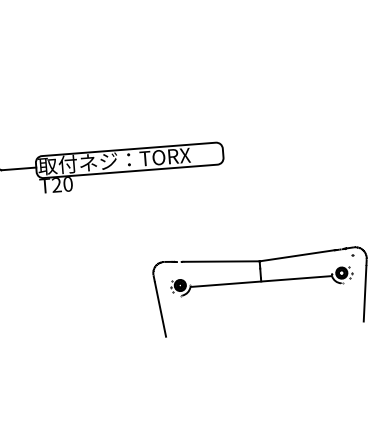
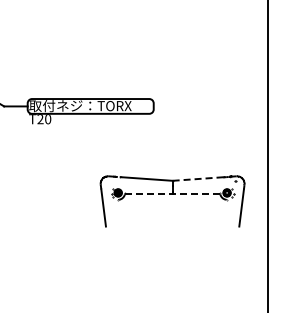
line: (297, 256) -> (198, 179), solid -> dashed
line: (261, 281) -> (172, 194), solid -> dashed

